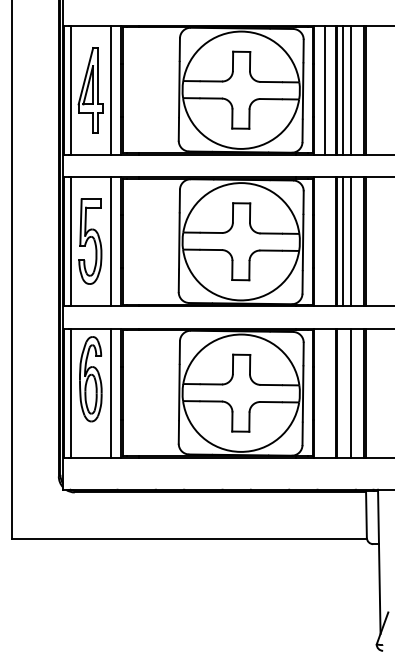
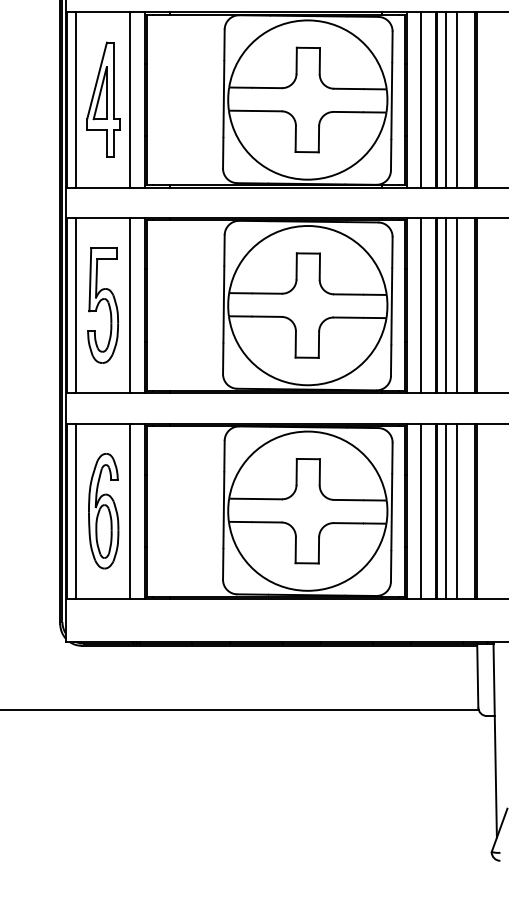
line: (324, 241) -> (420, 305), added
part: (90, 379) -> (103, 511), moved
line: (324, 392) -> (420, 510), added
line: (343, 392) -> (446, 510), added

